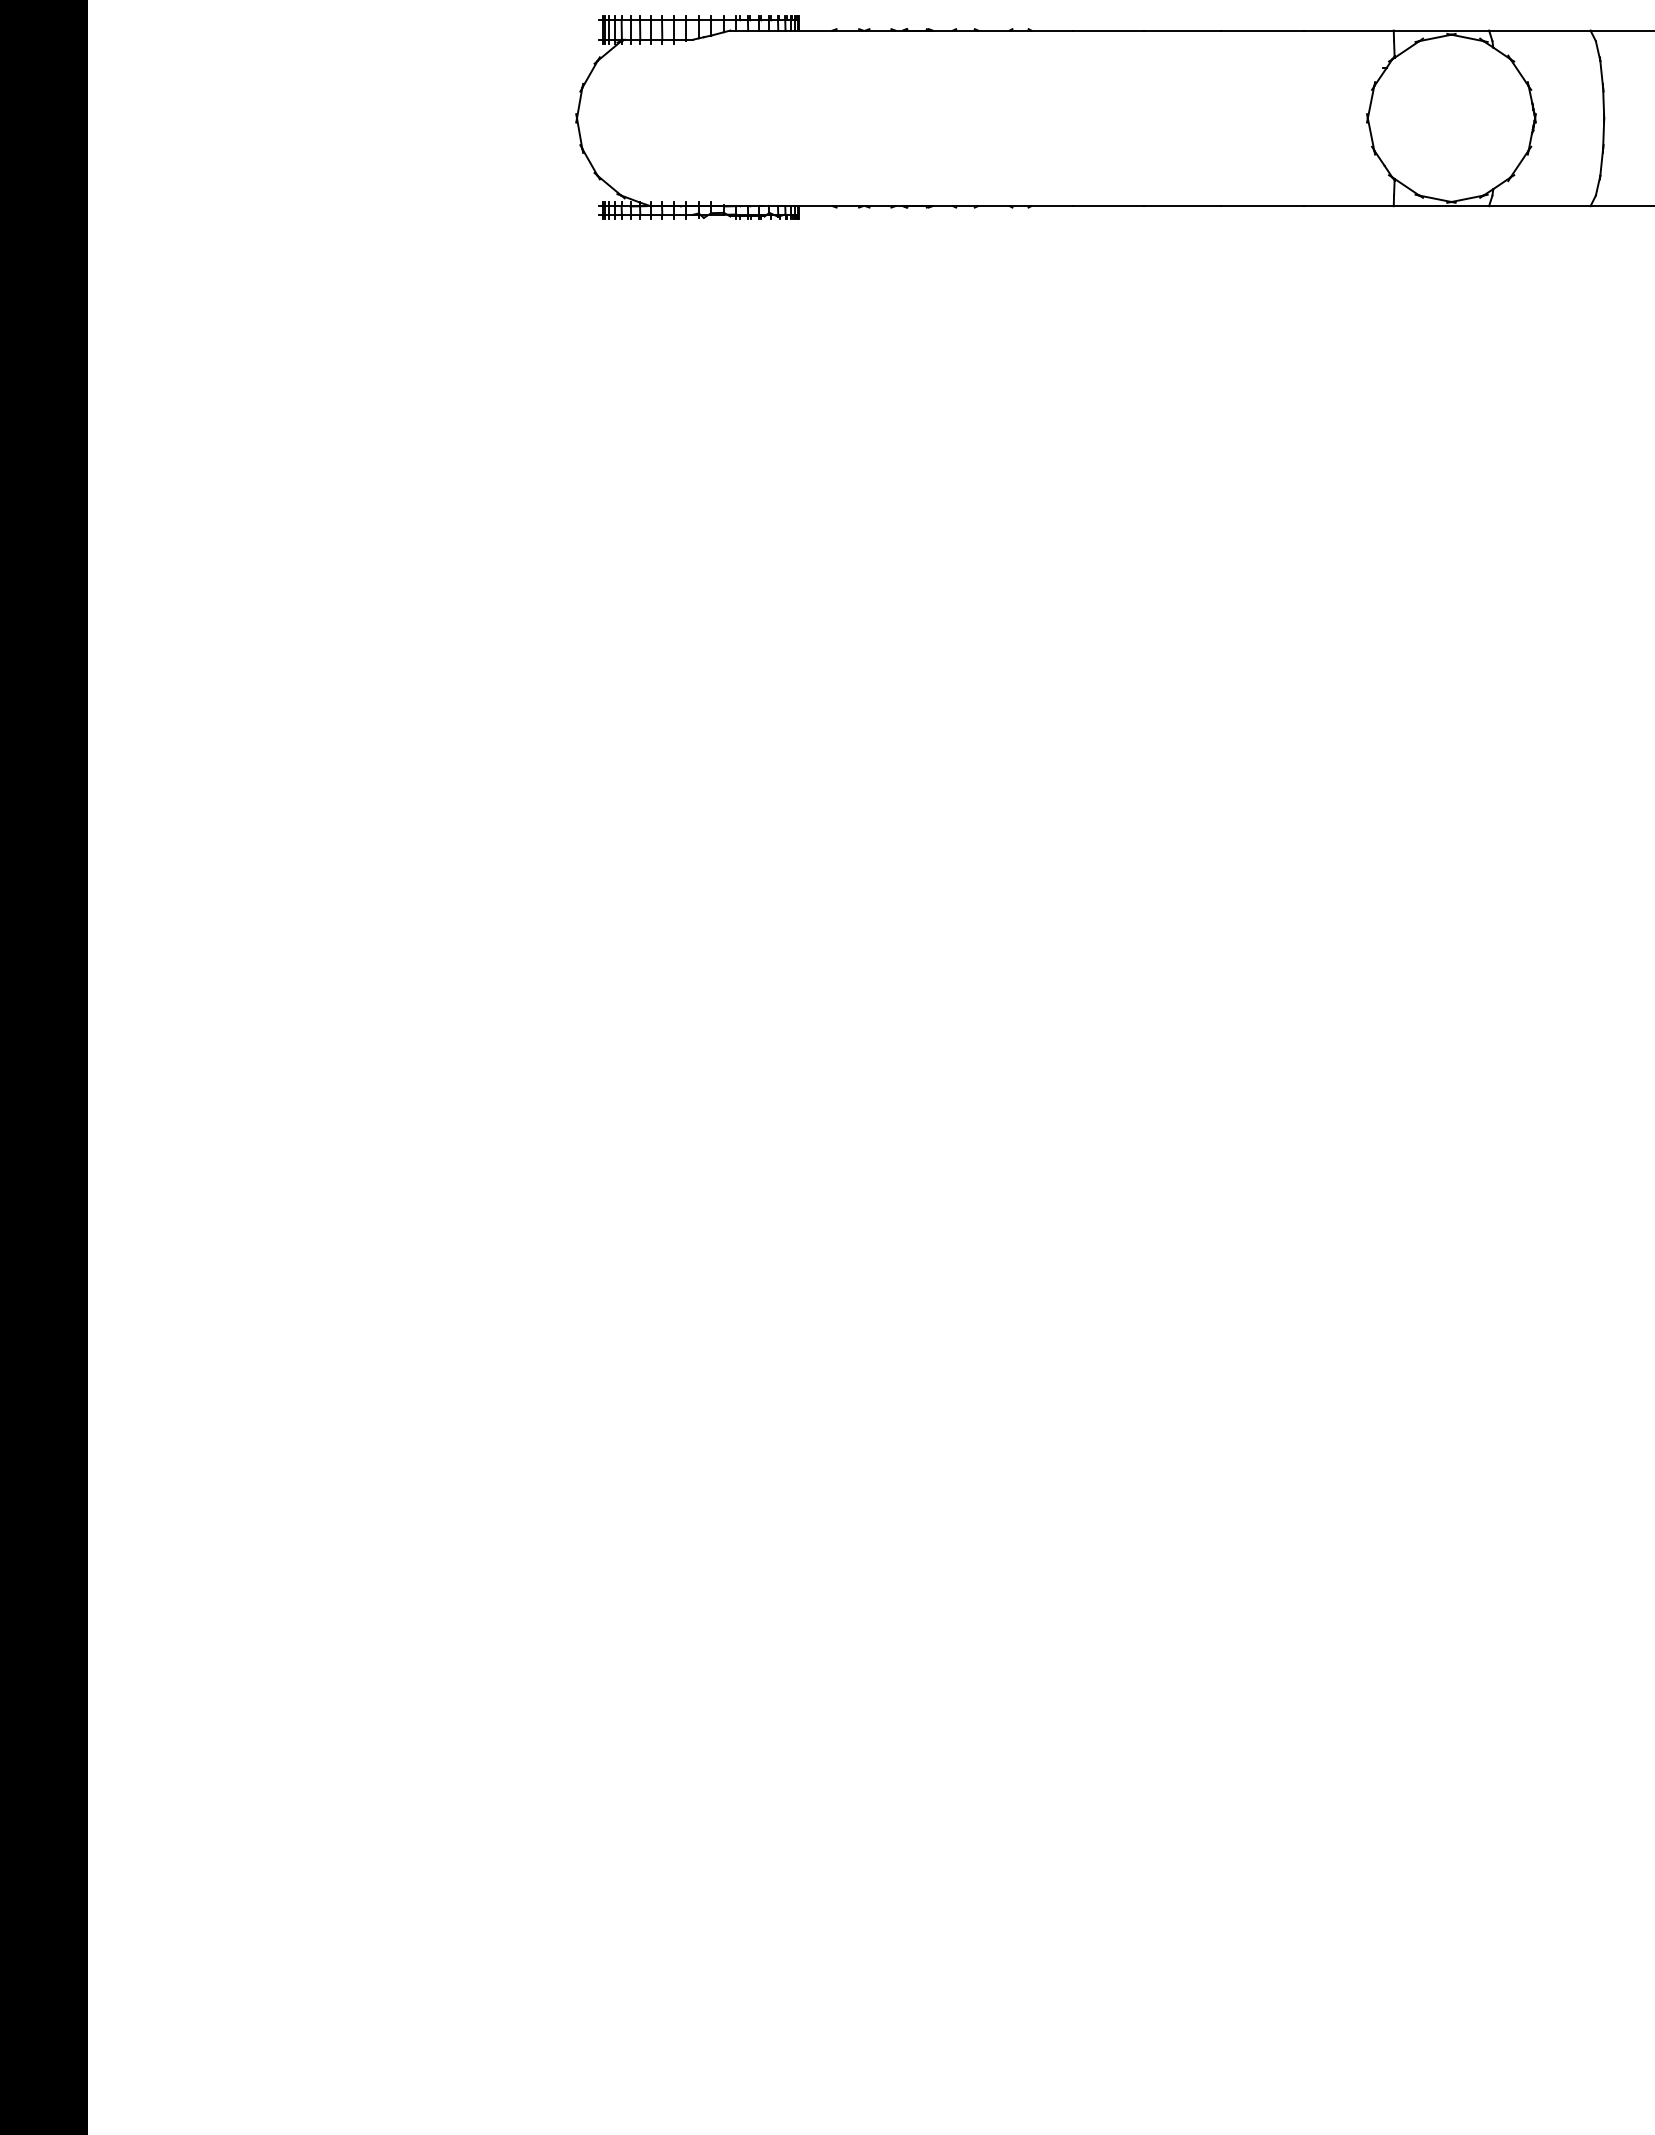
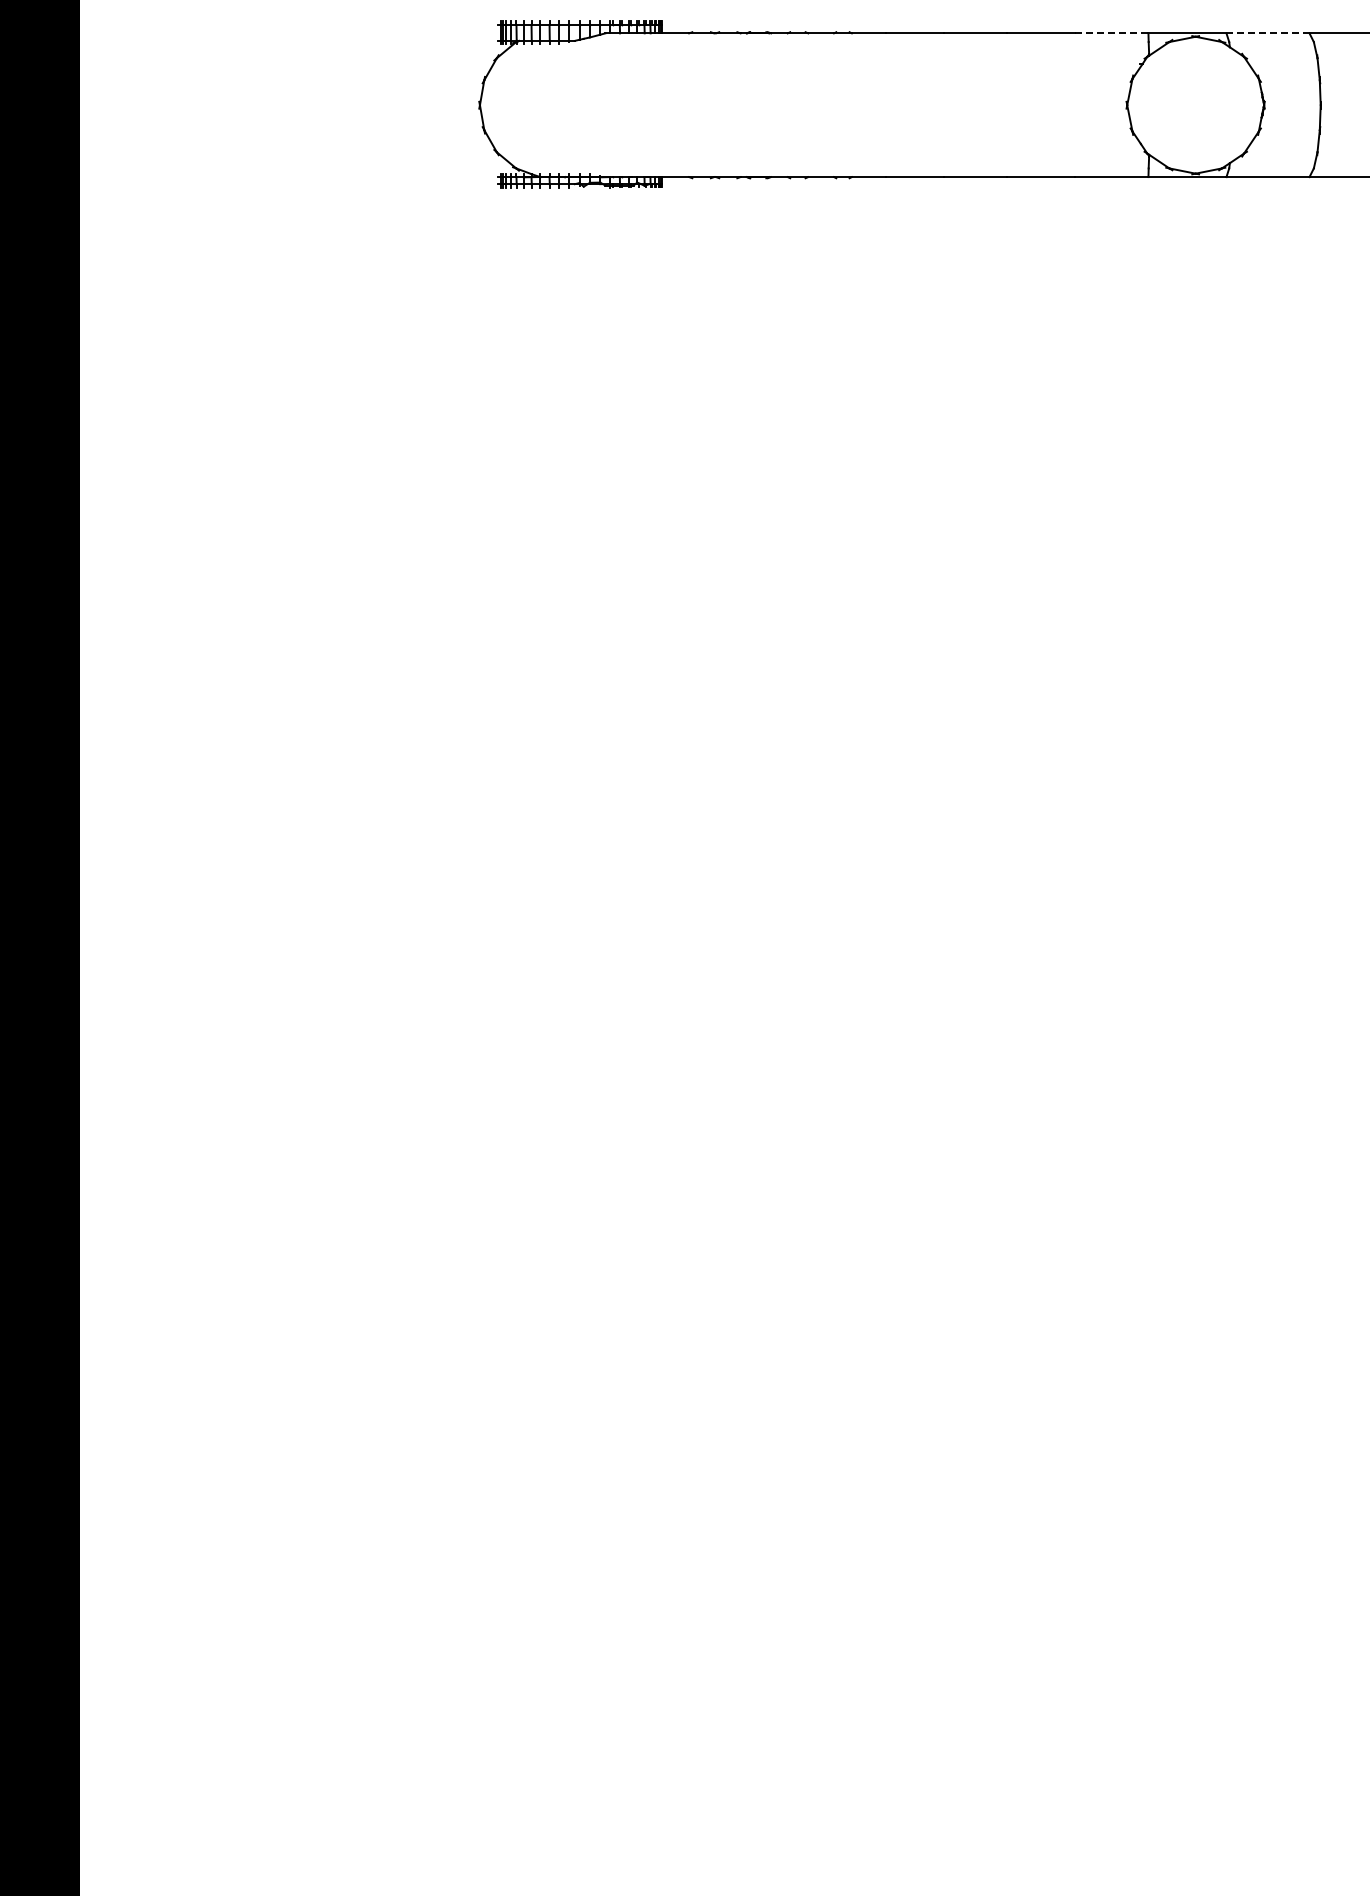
line: (1348, 30) -> (1111, 33), solid -> dashed
line: (1540, 30) -> (1268, 33), solid -> dashed

